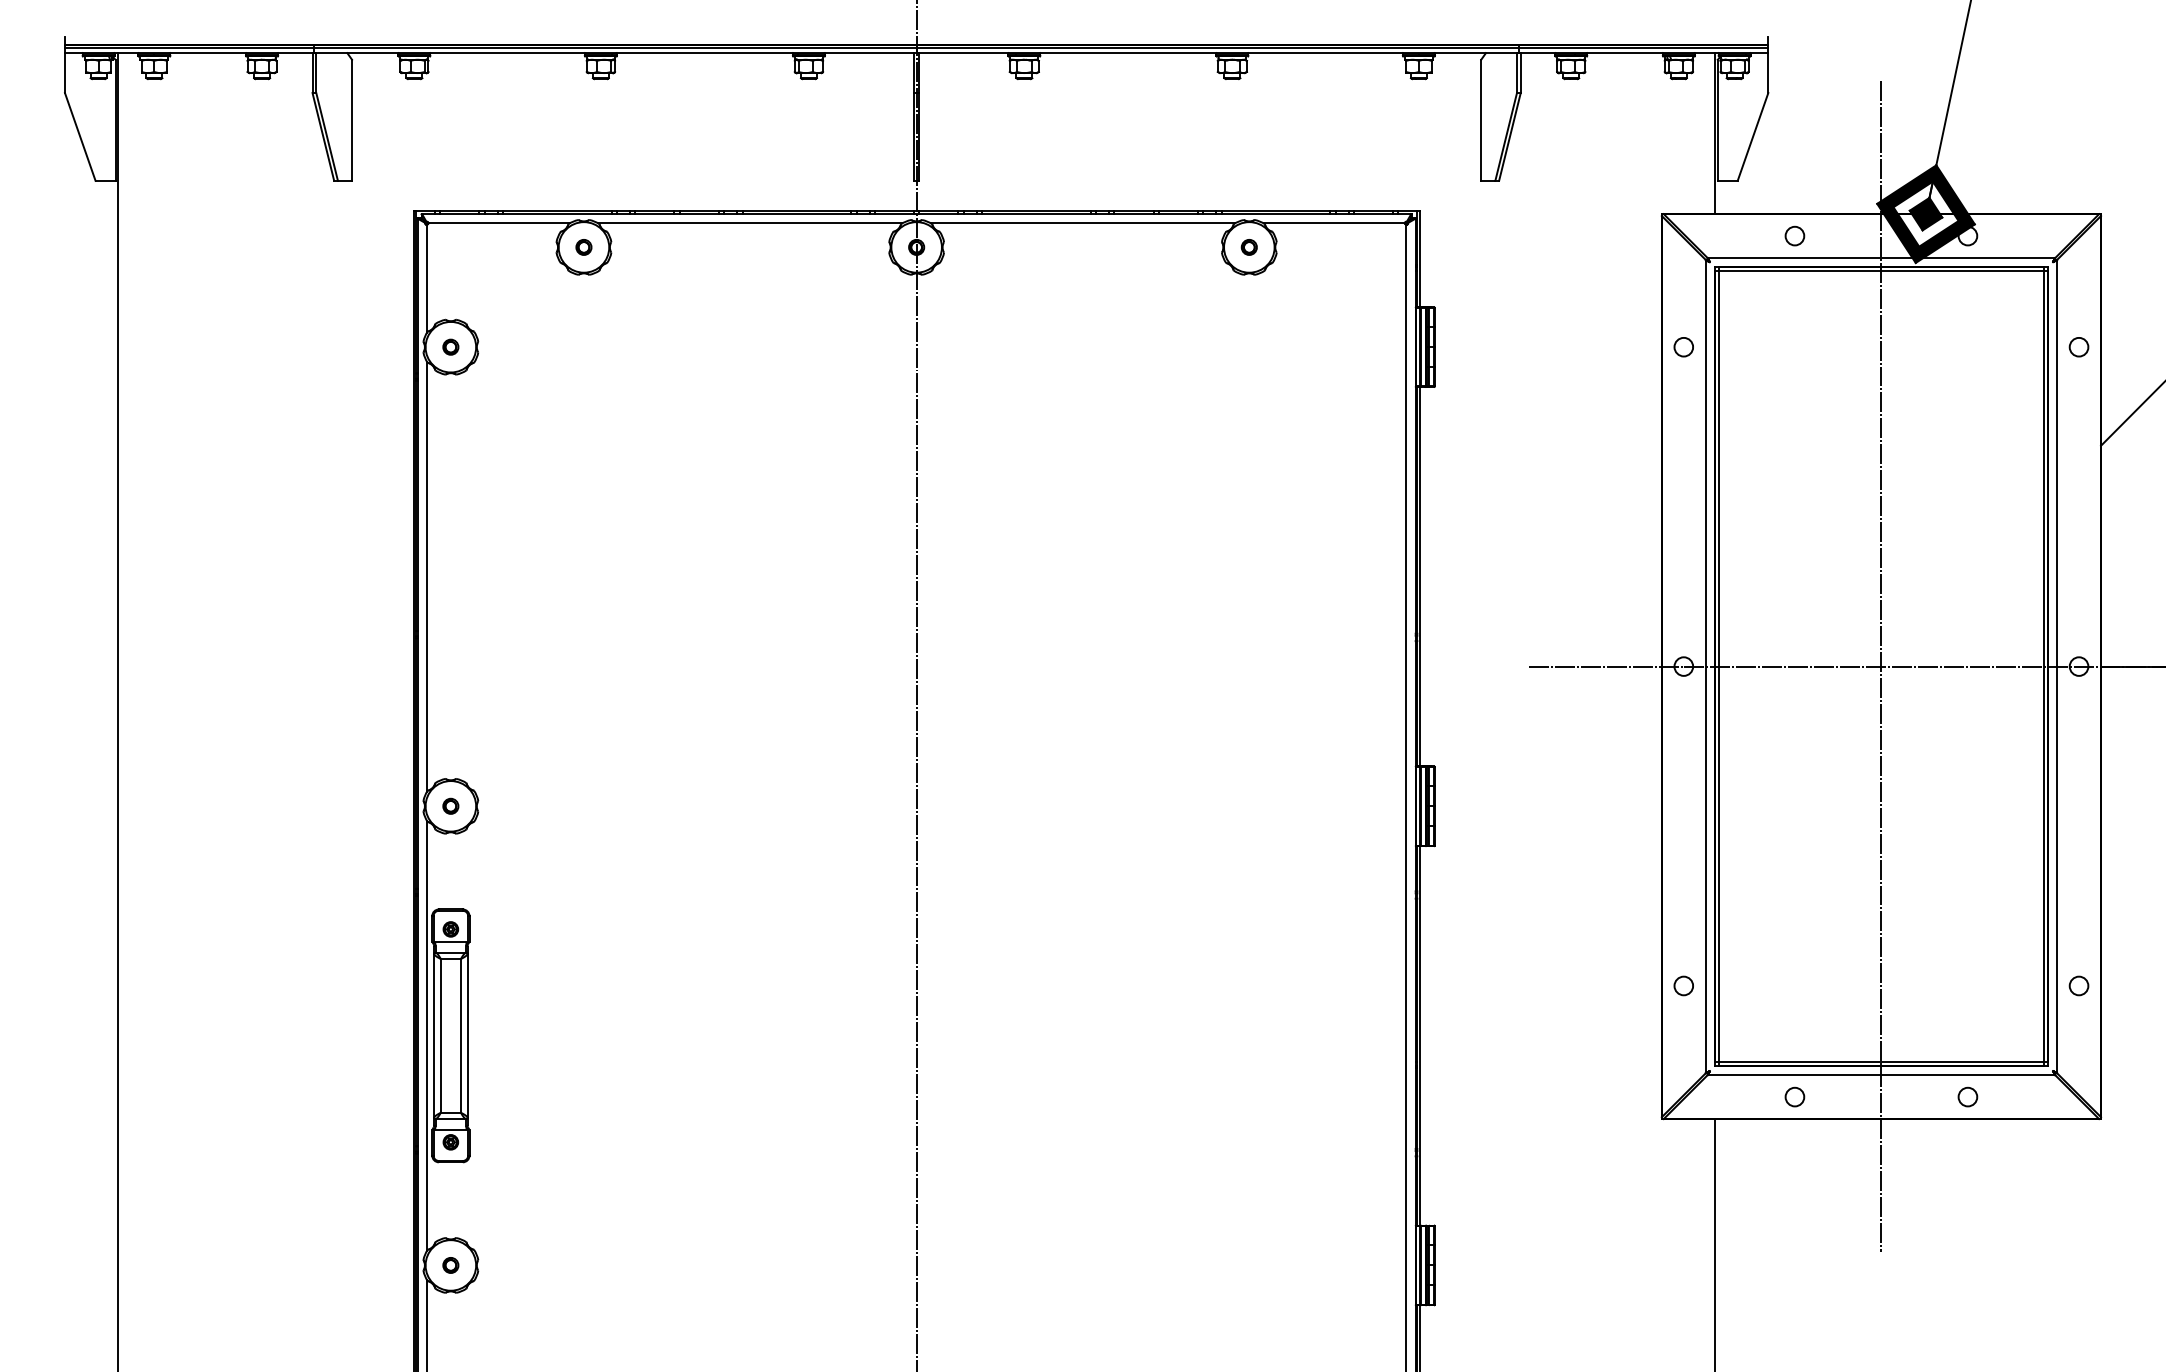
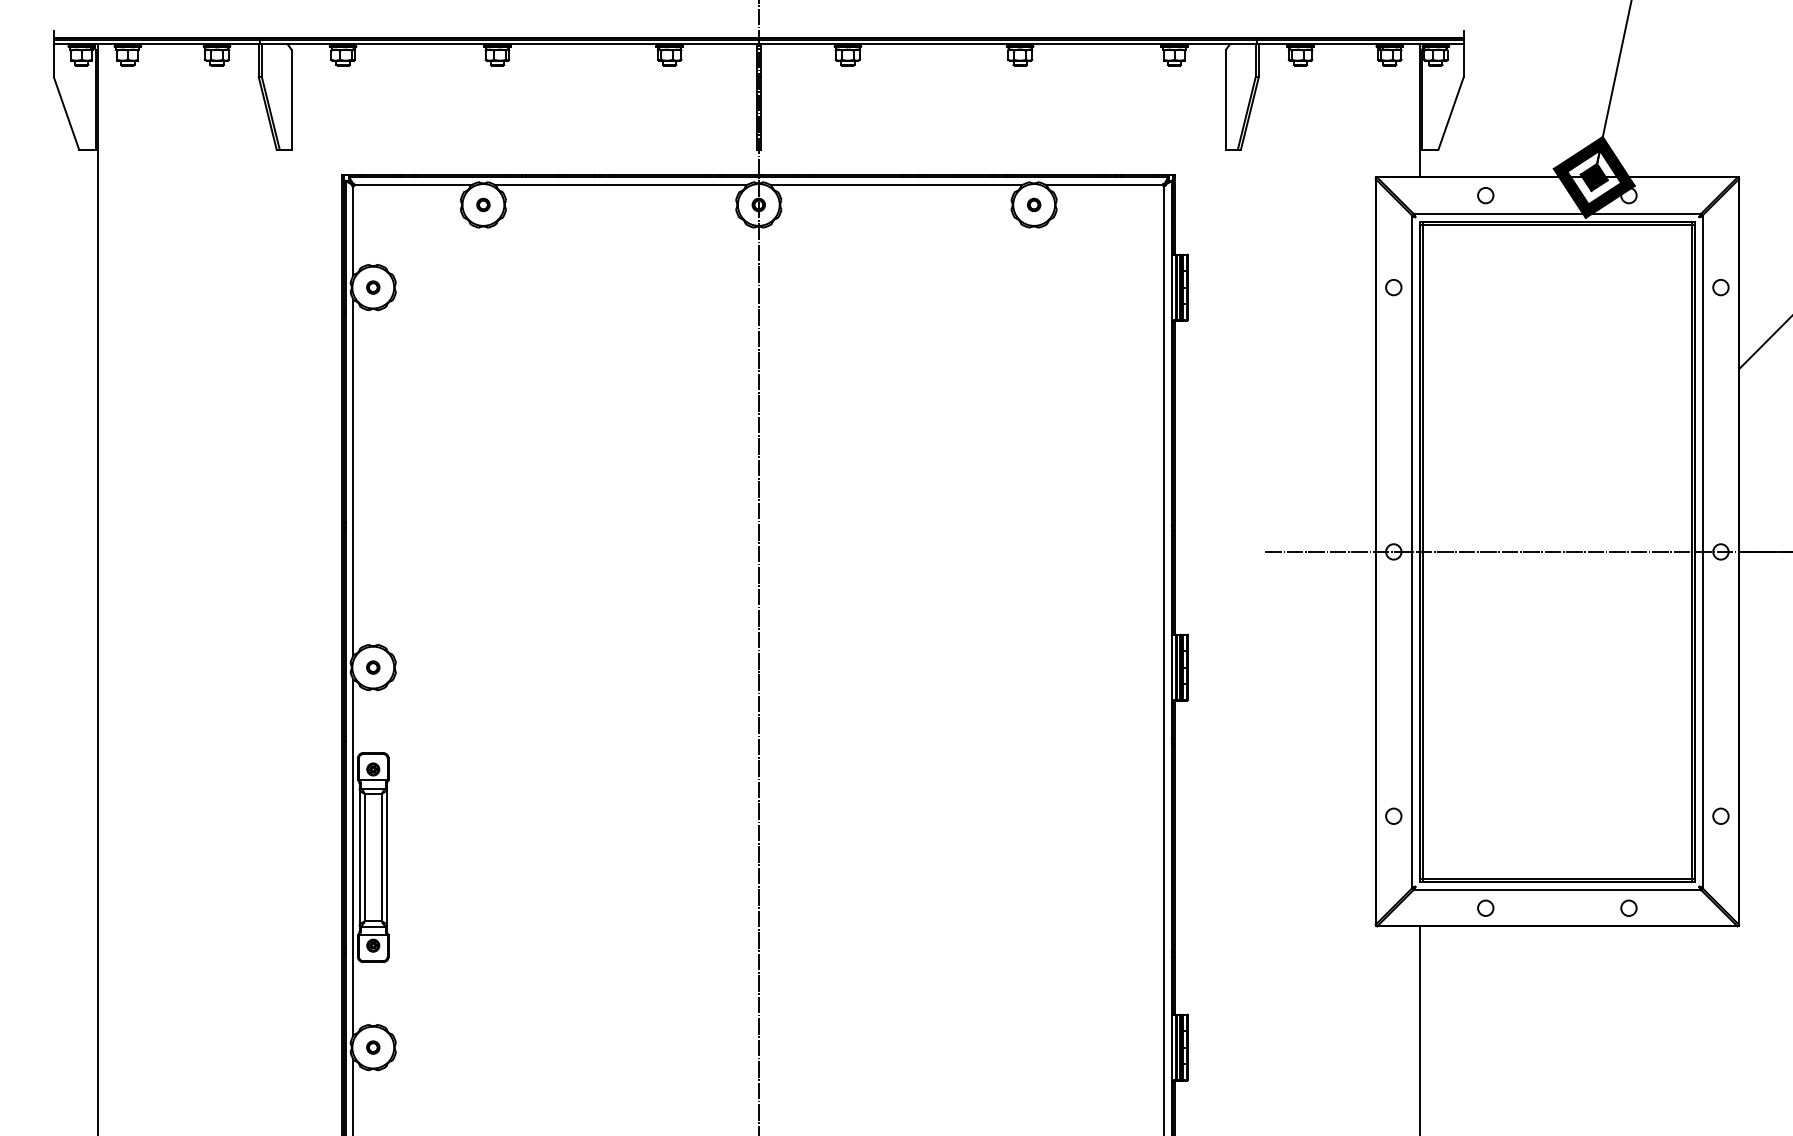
line: (1881, 666) -> (1557, 551), removed

